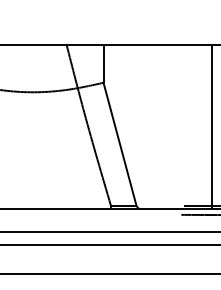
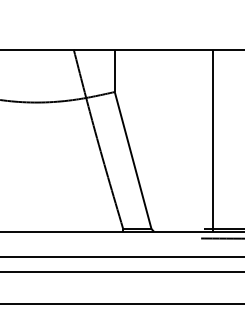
line: (212, 126) -> (212, 140), moved

